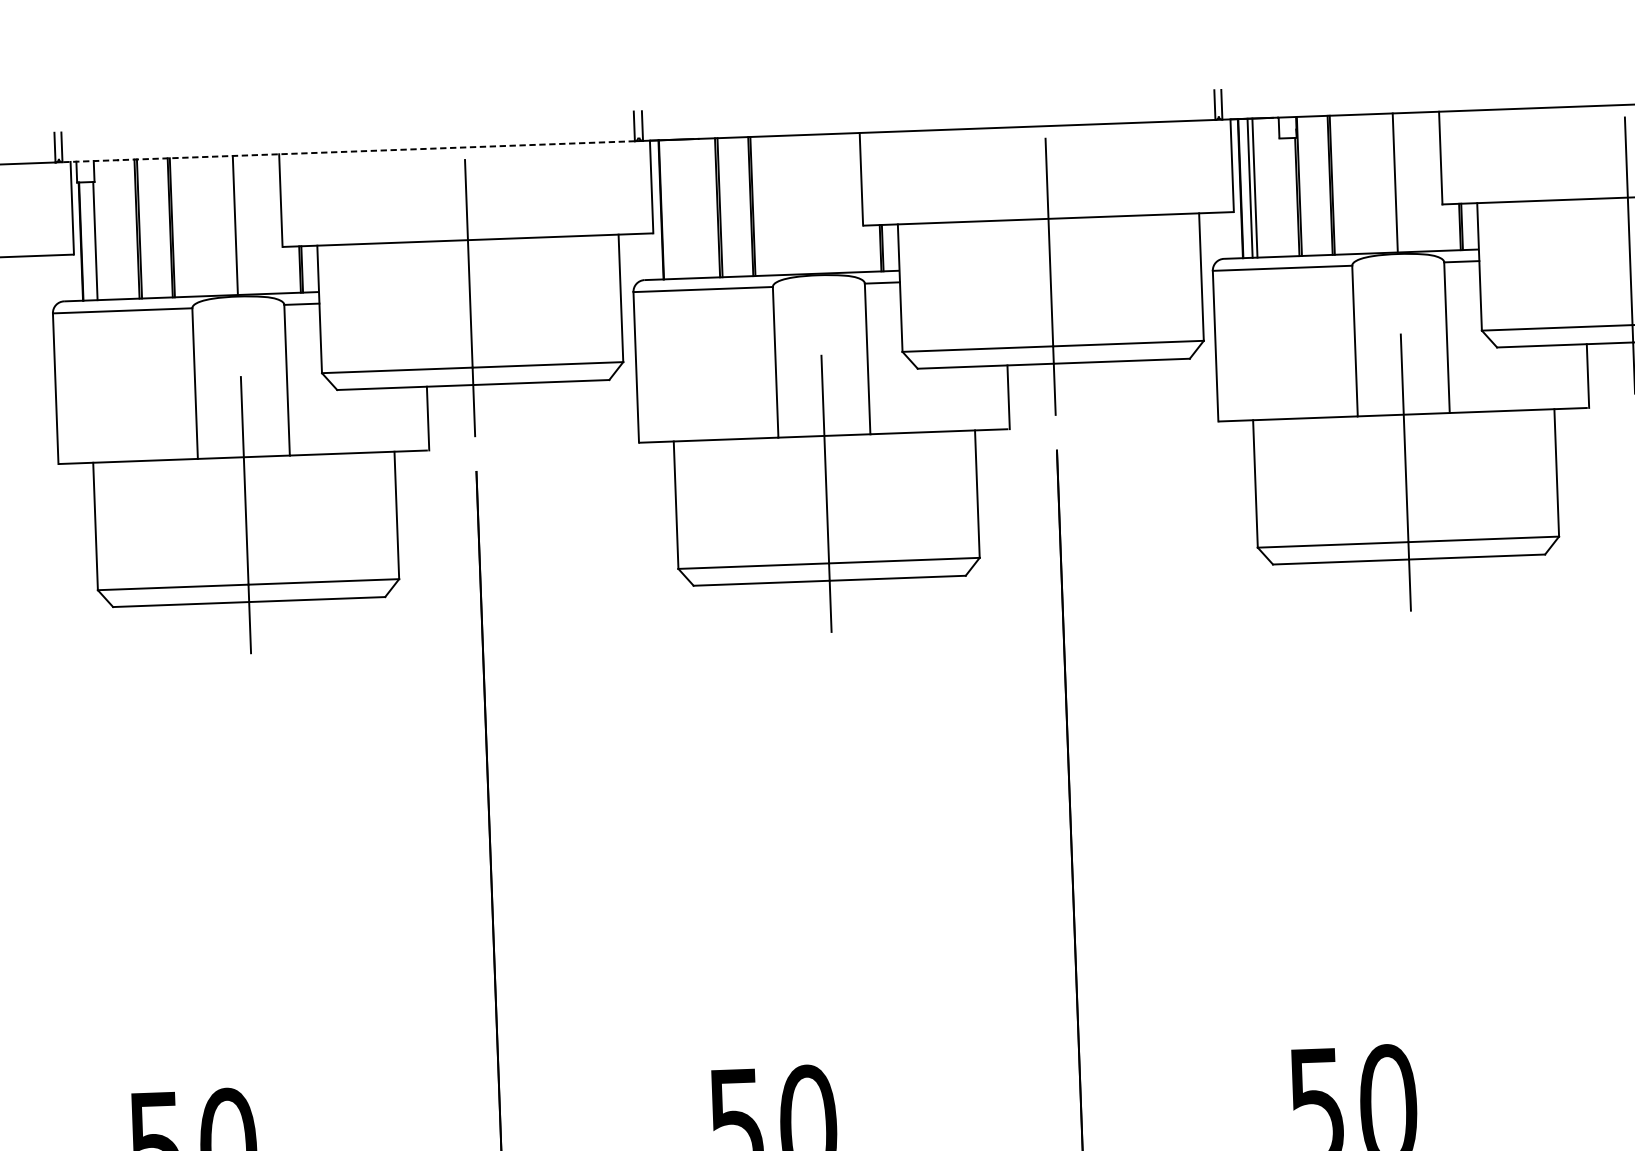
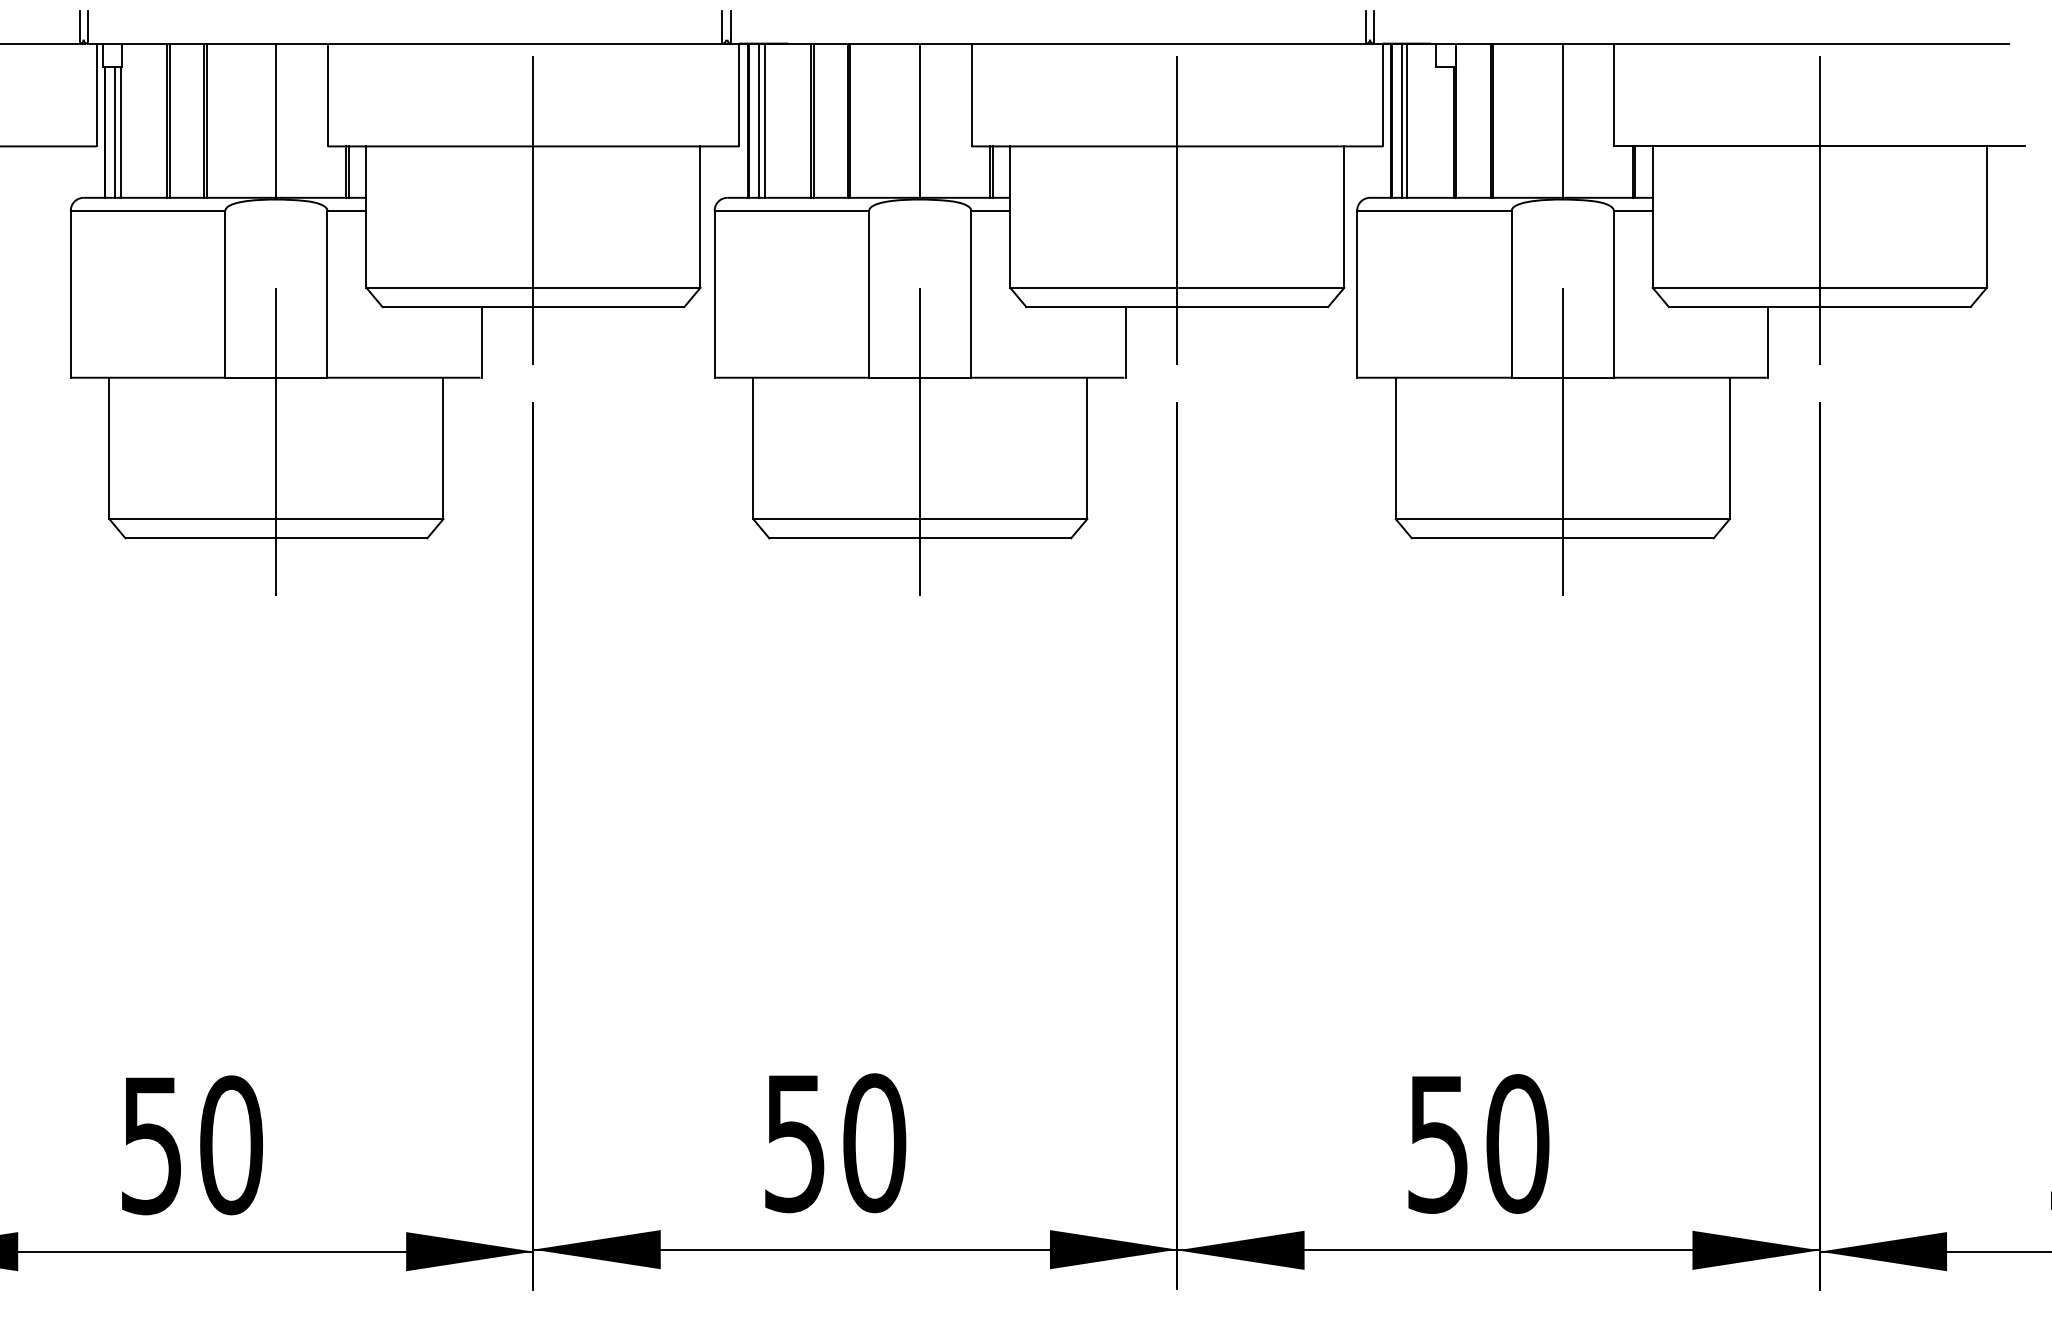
line: (348, 151) -> (404, 43), dashed -> solid
line: (816, 203) -> (920, 120), added
line: (670, 209) -> (759, 120), added
line: (675, 209) -> (764, 120), added
line: (90, 240) -> (115, 131), added

